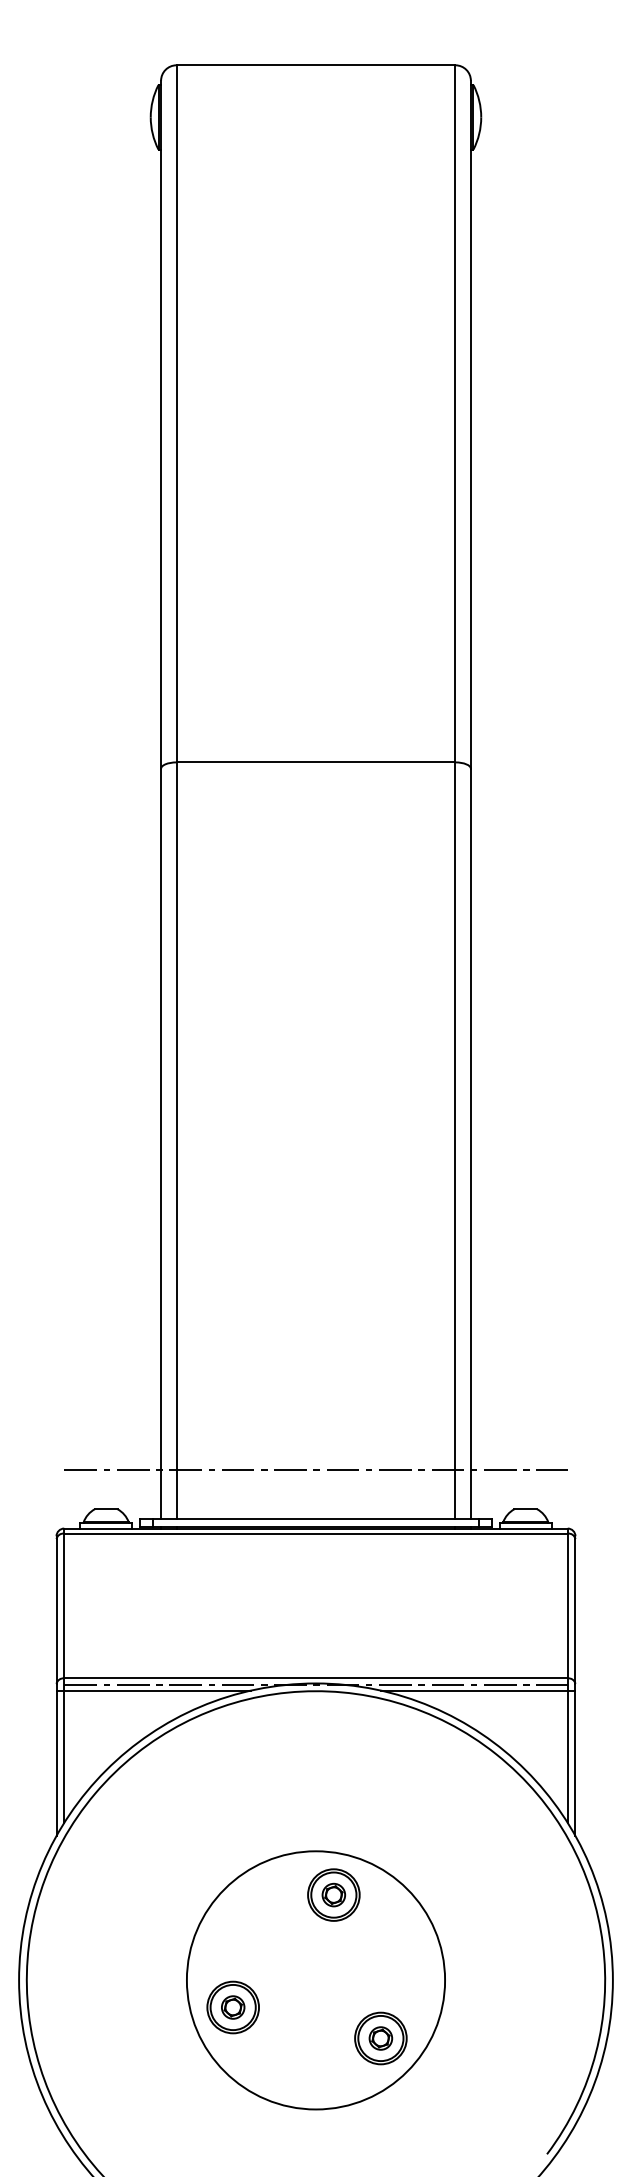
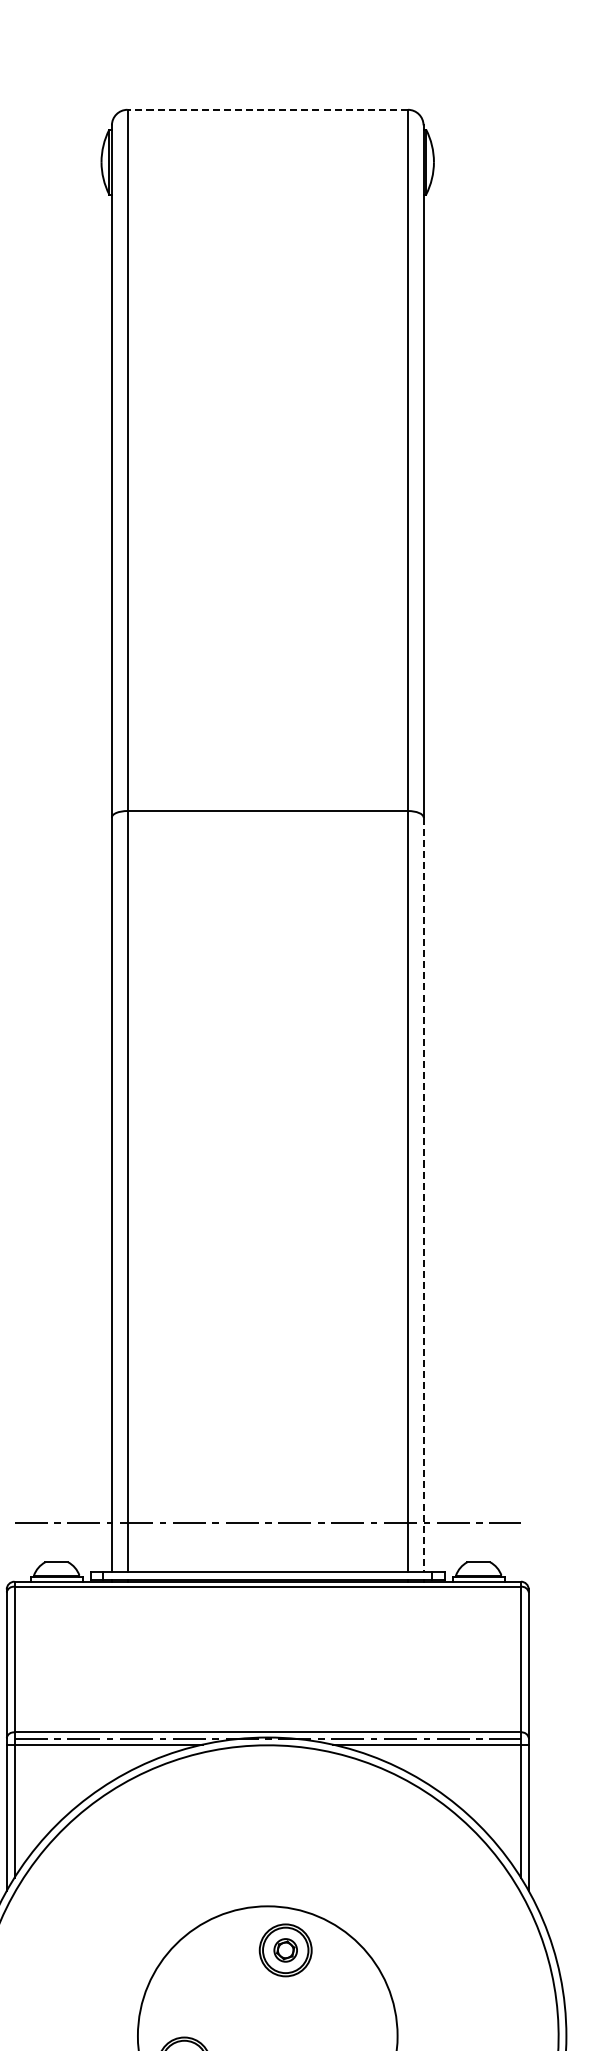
line: (315, 65) -> (267, 110), solid -> dashed
line: (470, 1144) -> (423, 1195), solid -> dashed

